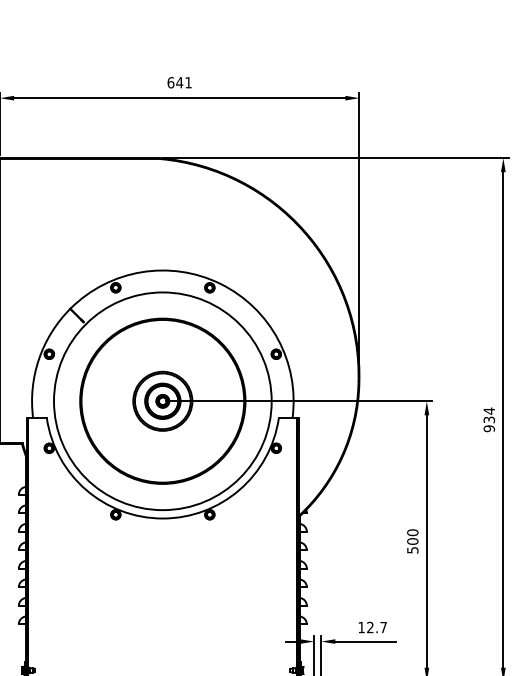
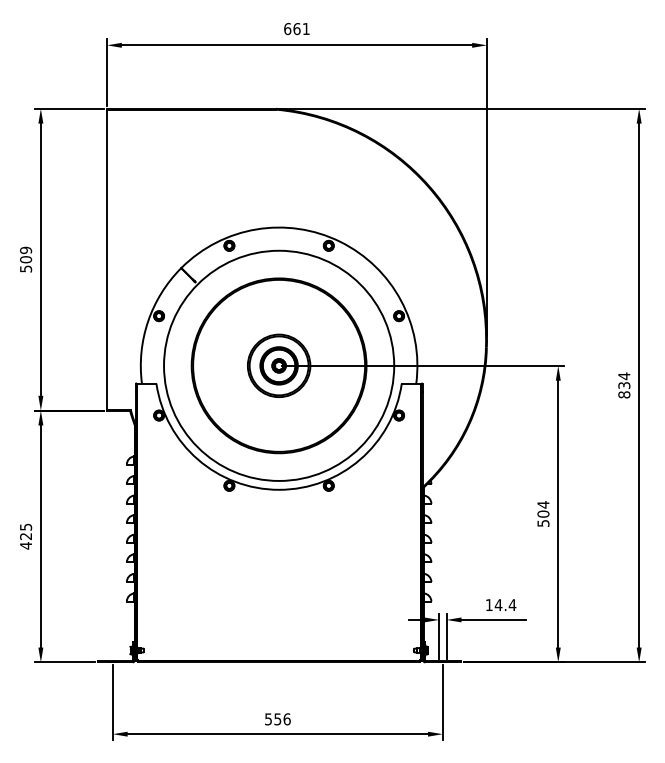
text: (179, 83) -> (296, 29), 641 -> 661
text: (489, 428) -> (624, 394), 934 -> 834
text: (412, 532) -> (543, 504), 500 -> 504
text: (376, 626) -> (505, 604), 12.7 -> 14.4

